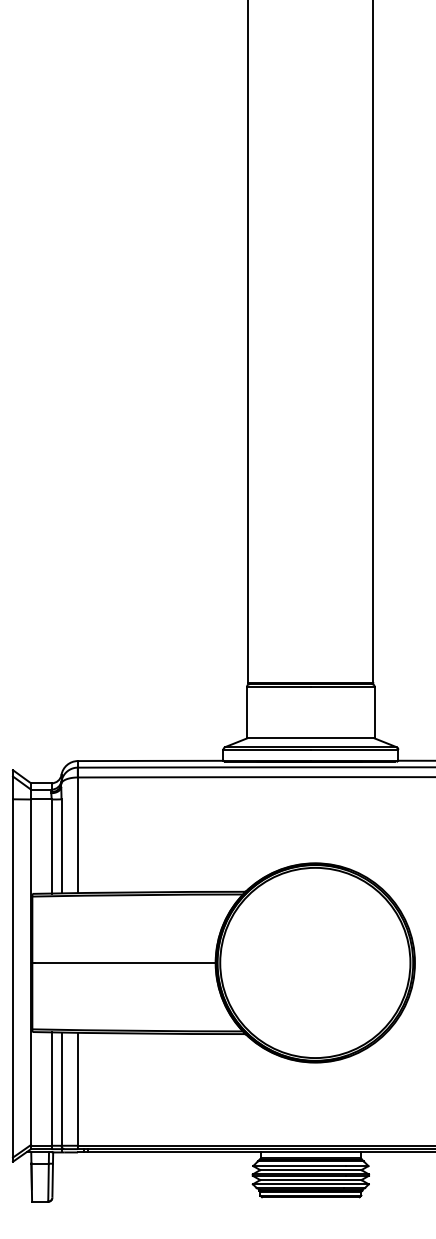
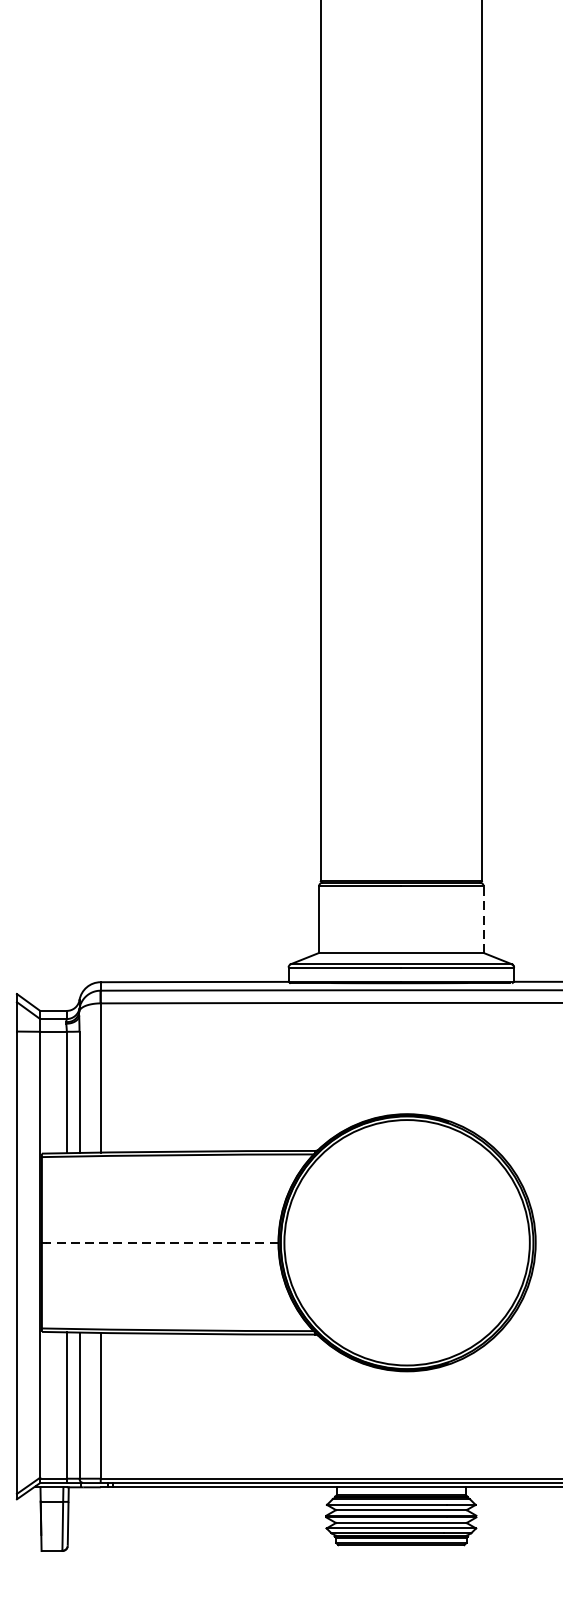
line: (374, 712) -> (483, 919), solid -> dashed
line: (124, 962) -> (160, 1242), solid -> dashed

